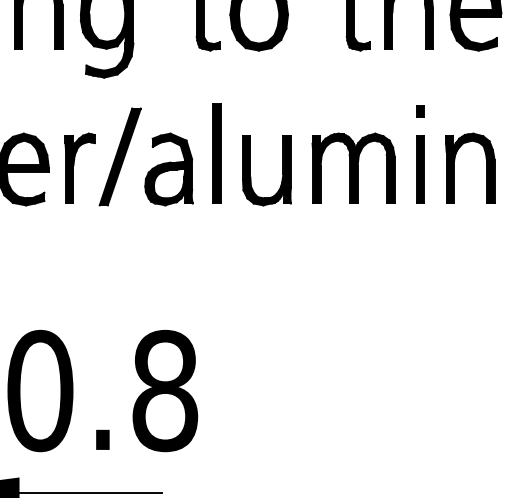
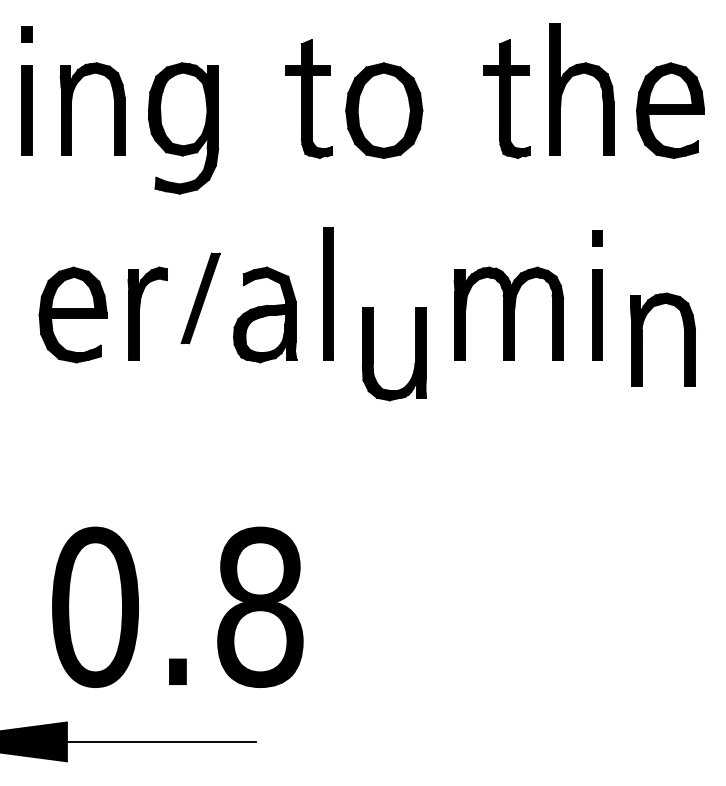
part: (119, 157) -> (200, 298), size x0.7
part: (454, 168) -> (642, 339), moved
part: (251, 170) -> (373, 354), moved

